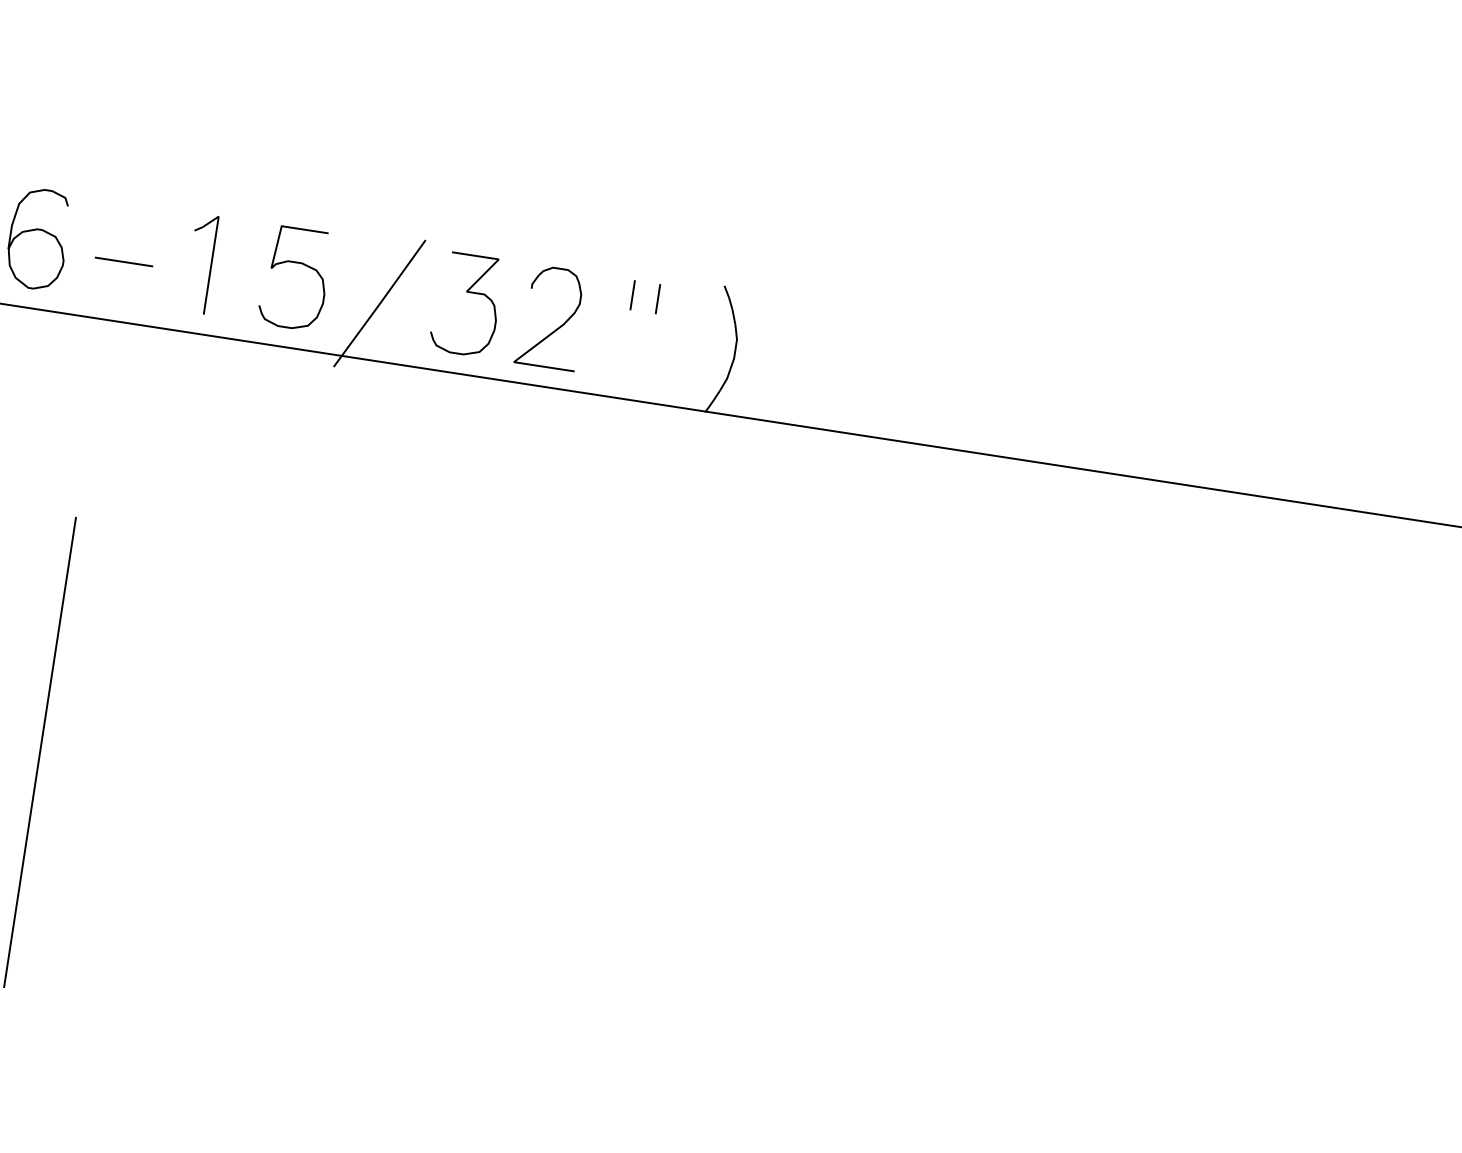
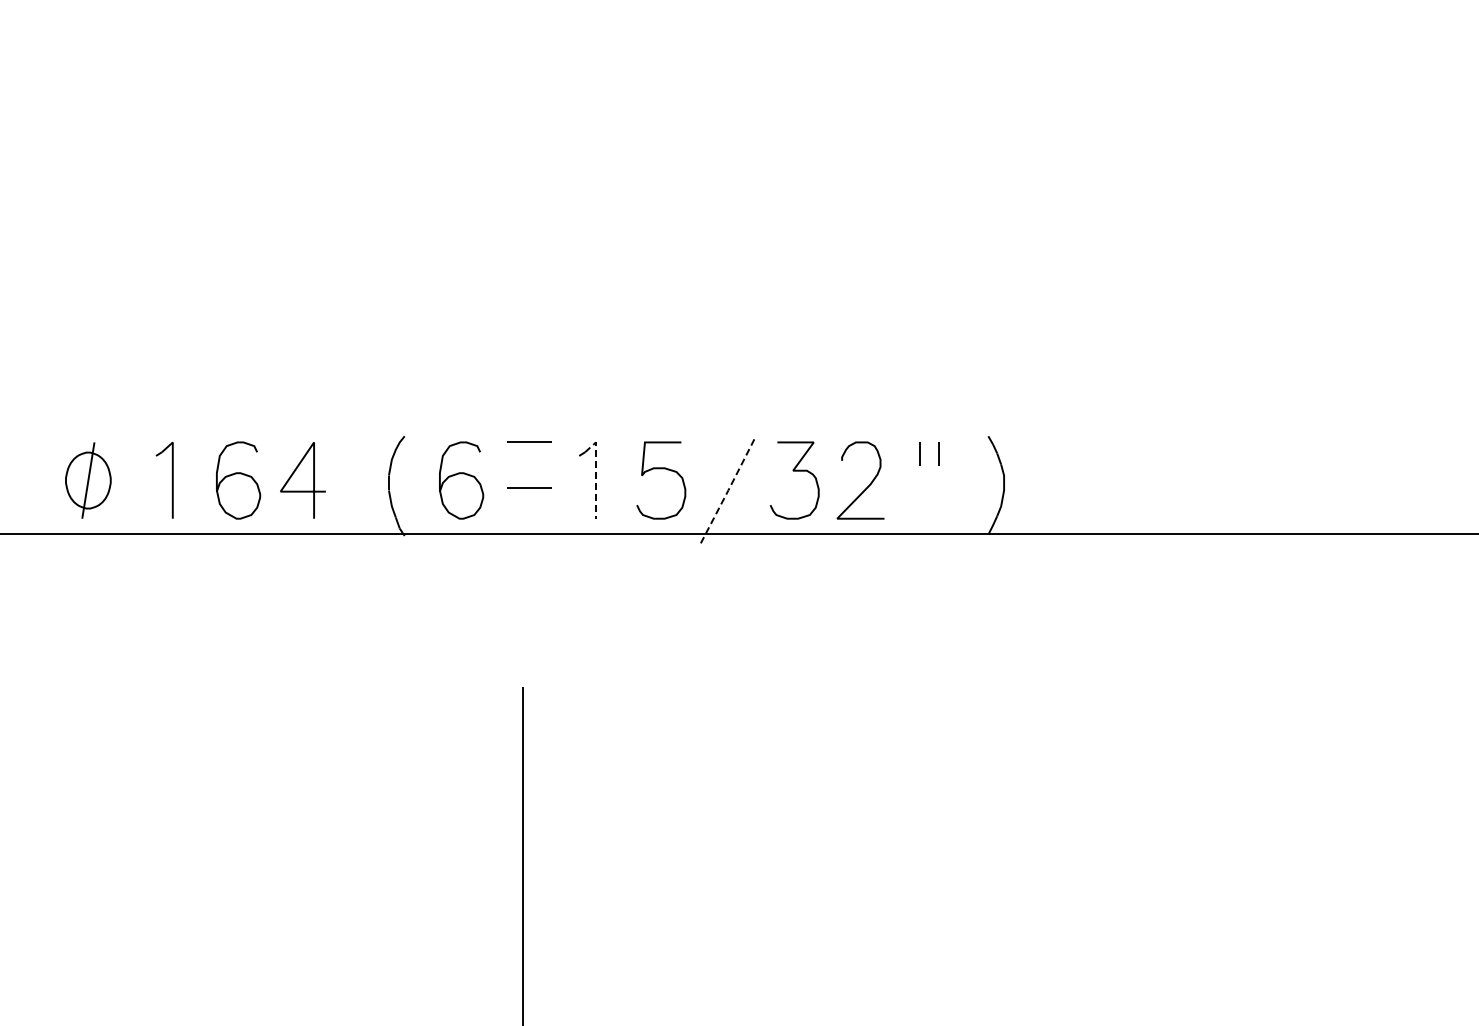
line: (133, 202) -> (529, 441), added
line: (212, 256) -> (595, 473), solid -> dashed
line: (379, 304) -> (728, 490), solid -> dashed

